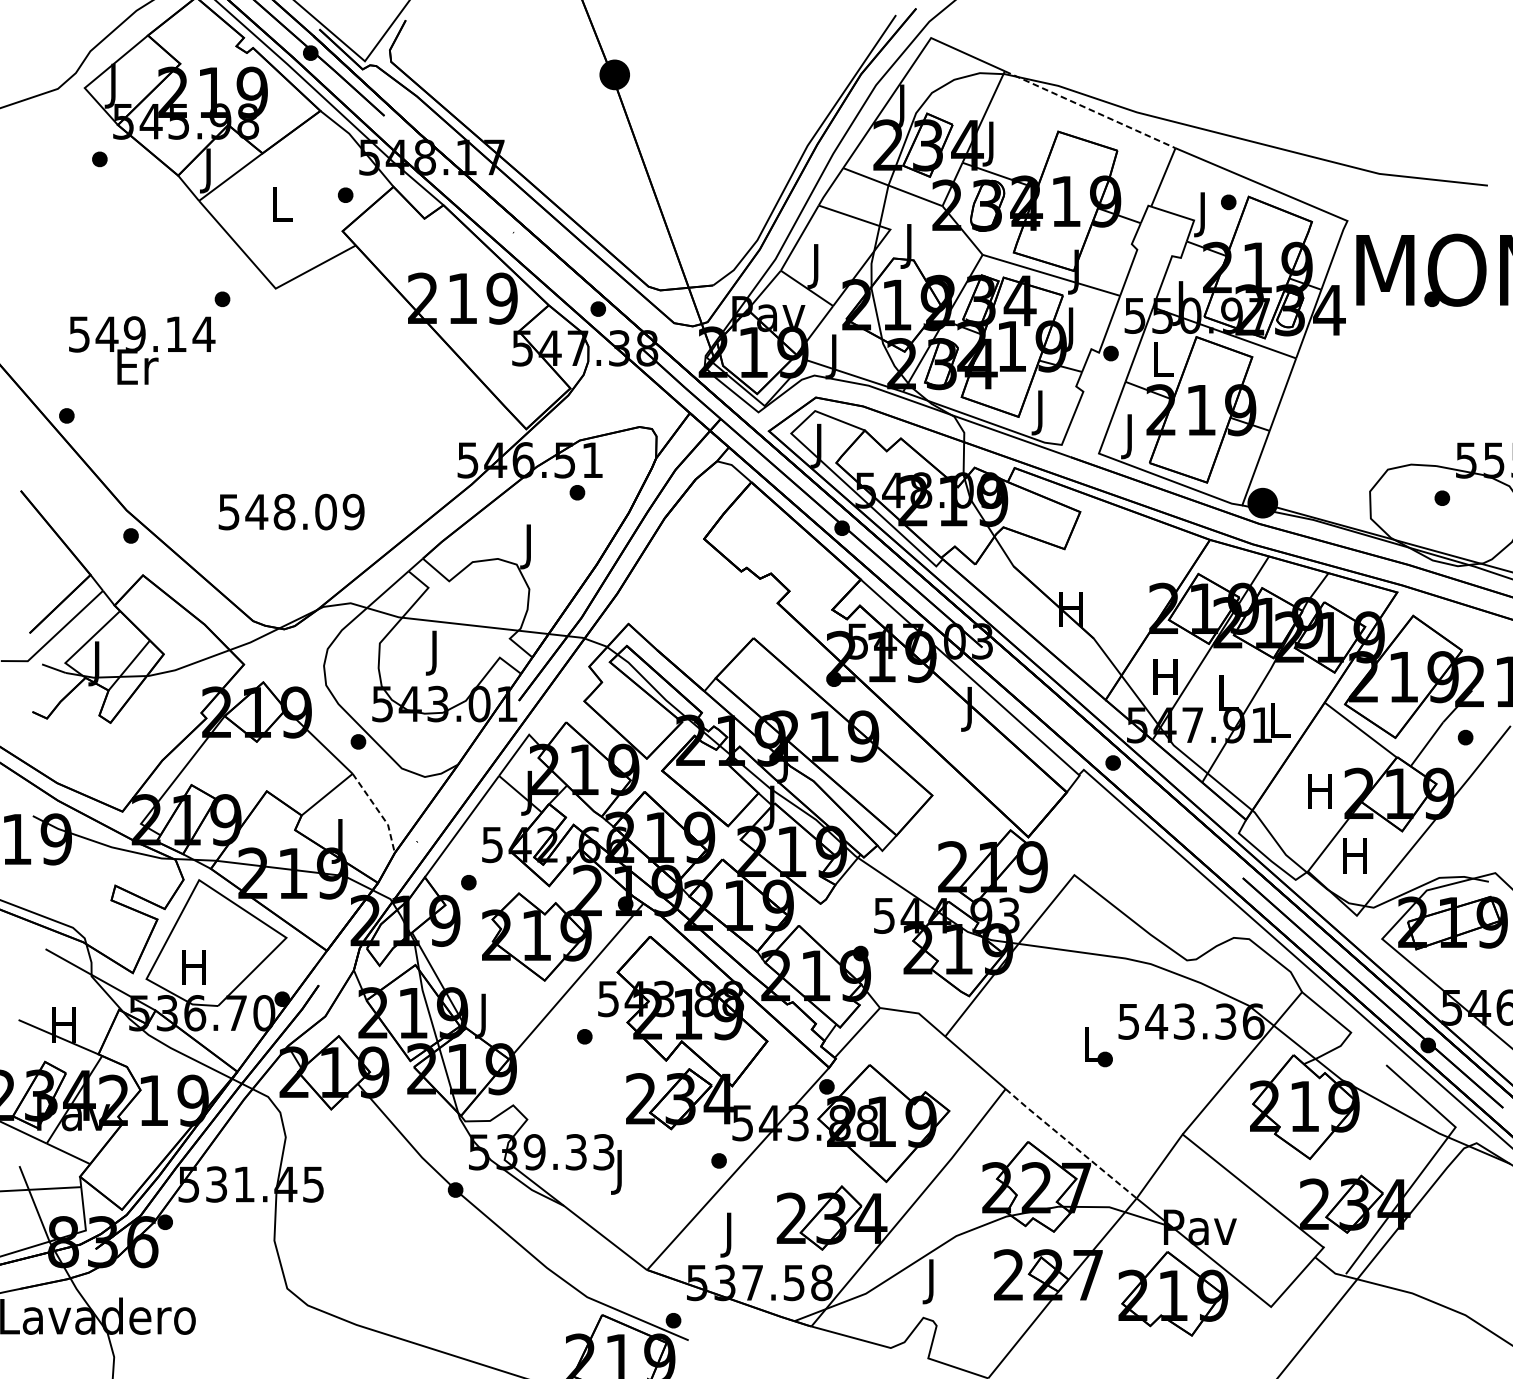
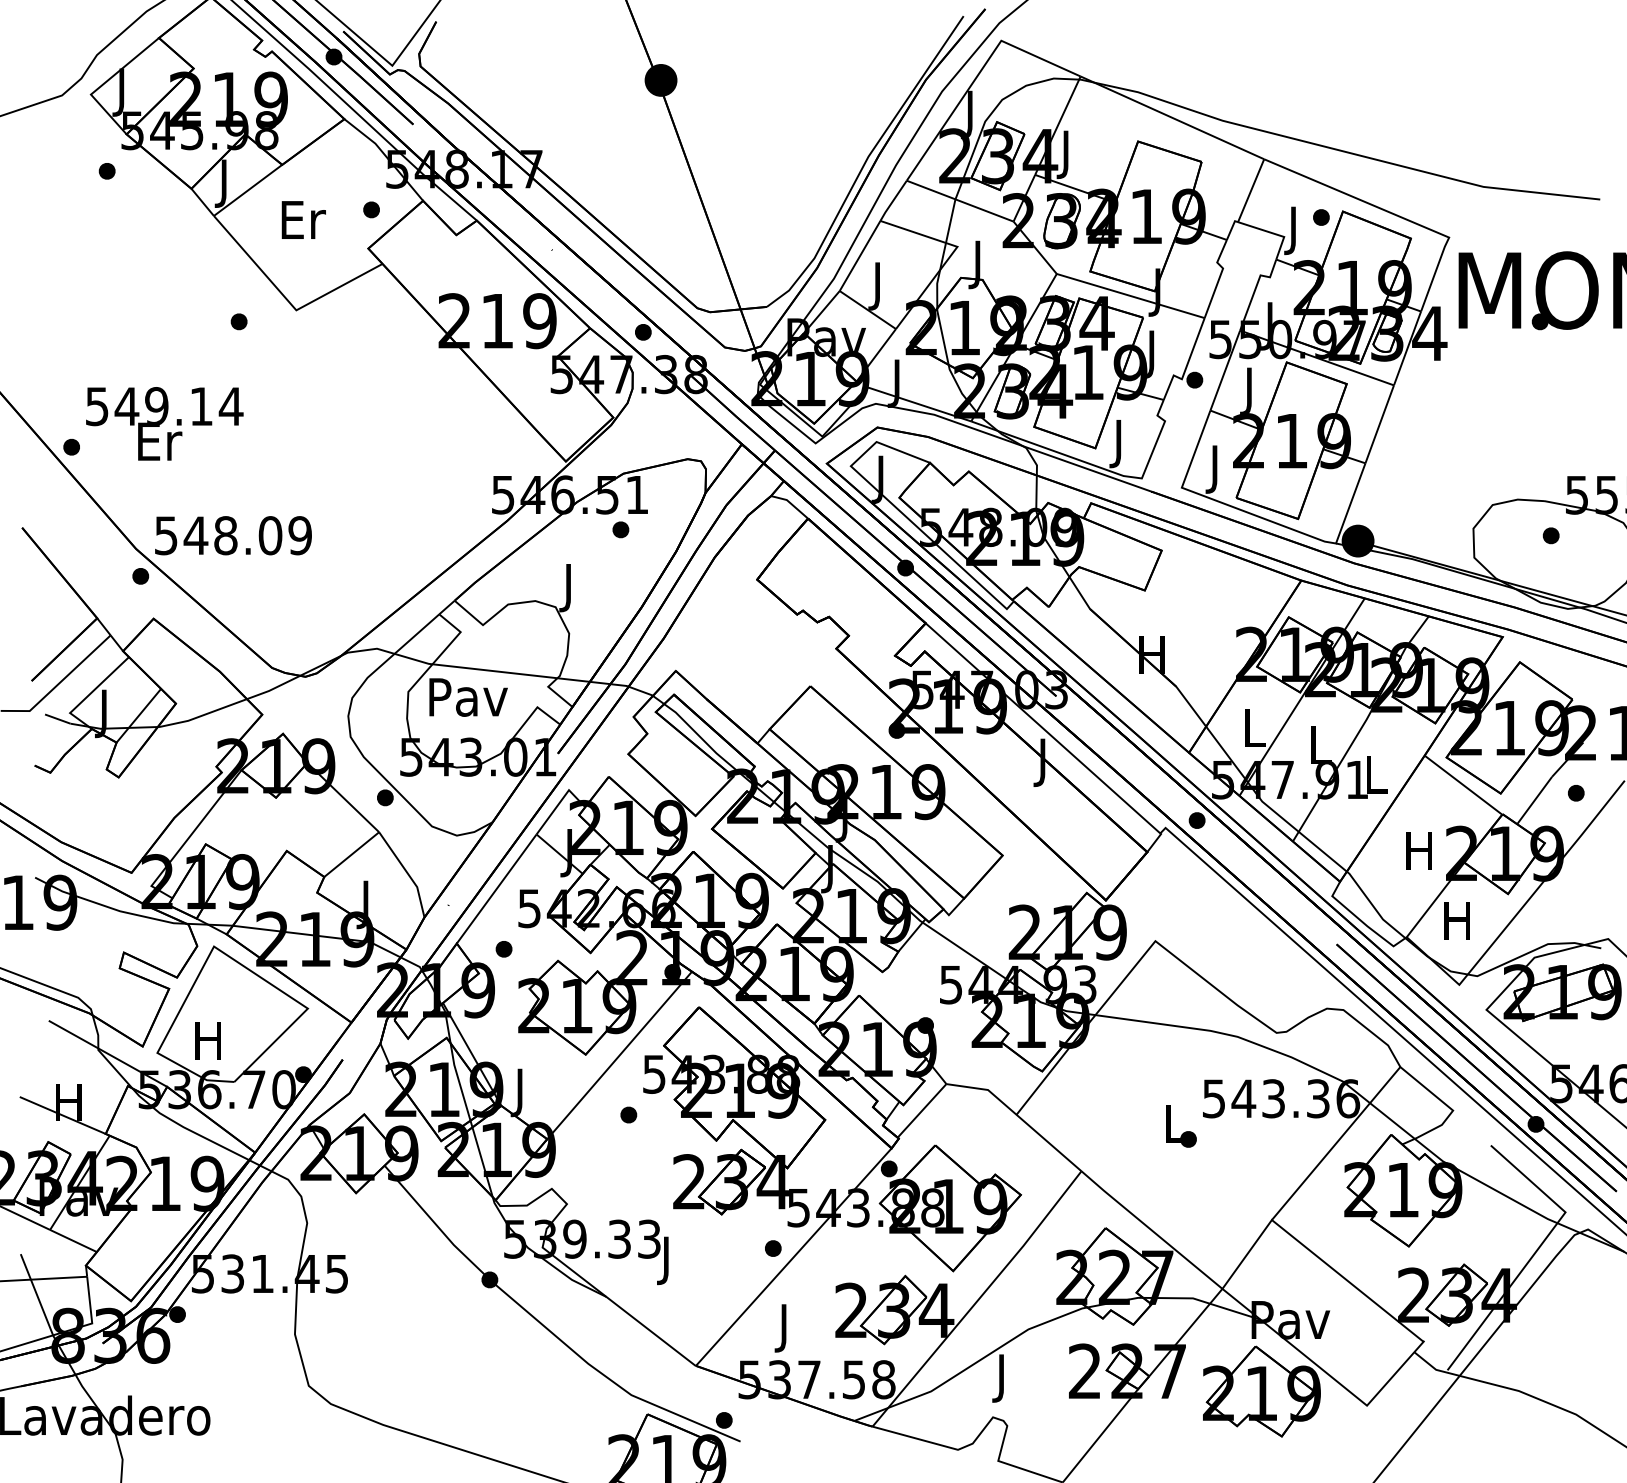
line: (1090, 109) -> (1172, 117), dashed -> solid
text: (282, 204) -> (303, 219), L -> Er
text: (141, 350) -> (164, 423), moved
text: (1162, 363) -> (1250, 390), L -> J
text: (291, 511) -> (233, 535), moved
text: (435, 653) -> (468, 702), J -> Pav
text: (1164, 676) -> (1252, 727), H -> L
line: (379, 812) -> (407, 873), dashed -> solid
line: (1070, 1143) -> (1151, 1229), dashed -> solid

